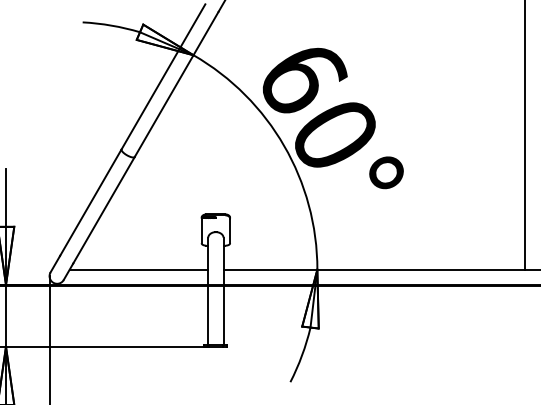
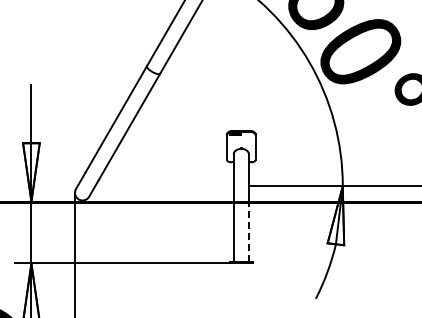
line: (138, 269) -> (163, 186), removed
line: (223, 315) -> (248, 232), solid -> dashed

